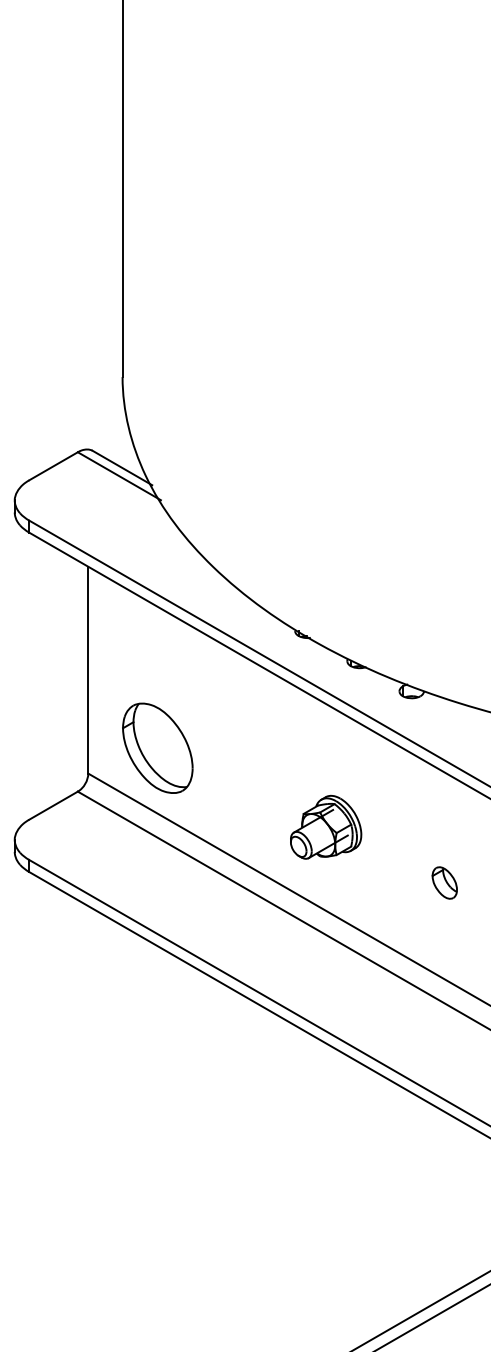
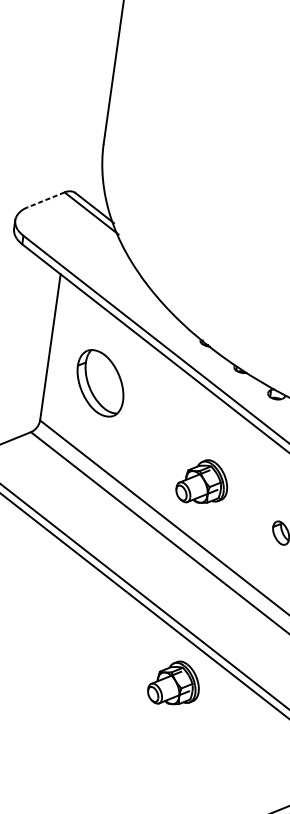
line: (53, 466) -> (46, 200), solid -> dashed
part: (157, 747) -> (100, 382), moved
part: (326, 1111) -> (174, 682), added

